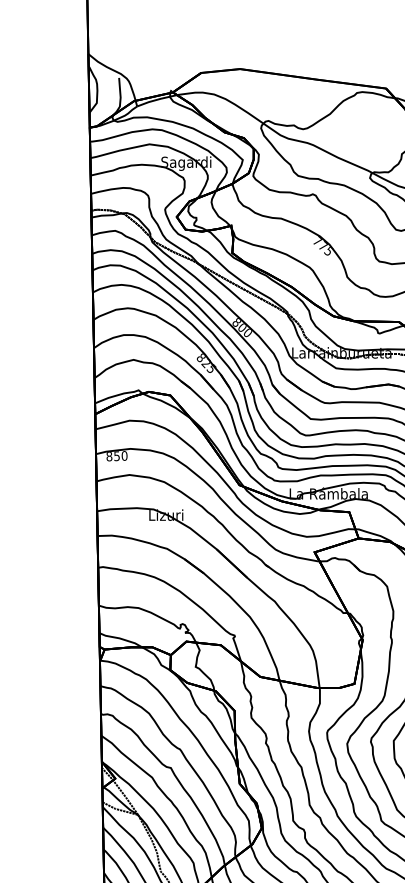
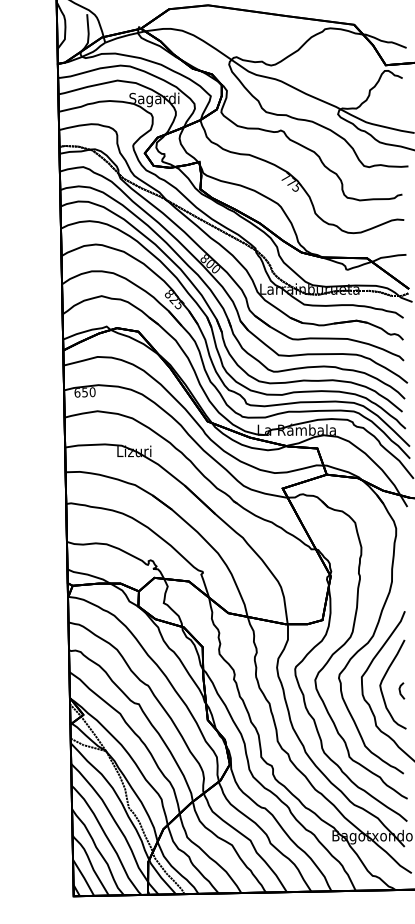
text: (109, 456) -> (77, 392), 850 -> 650

